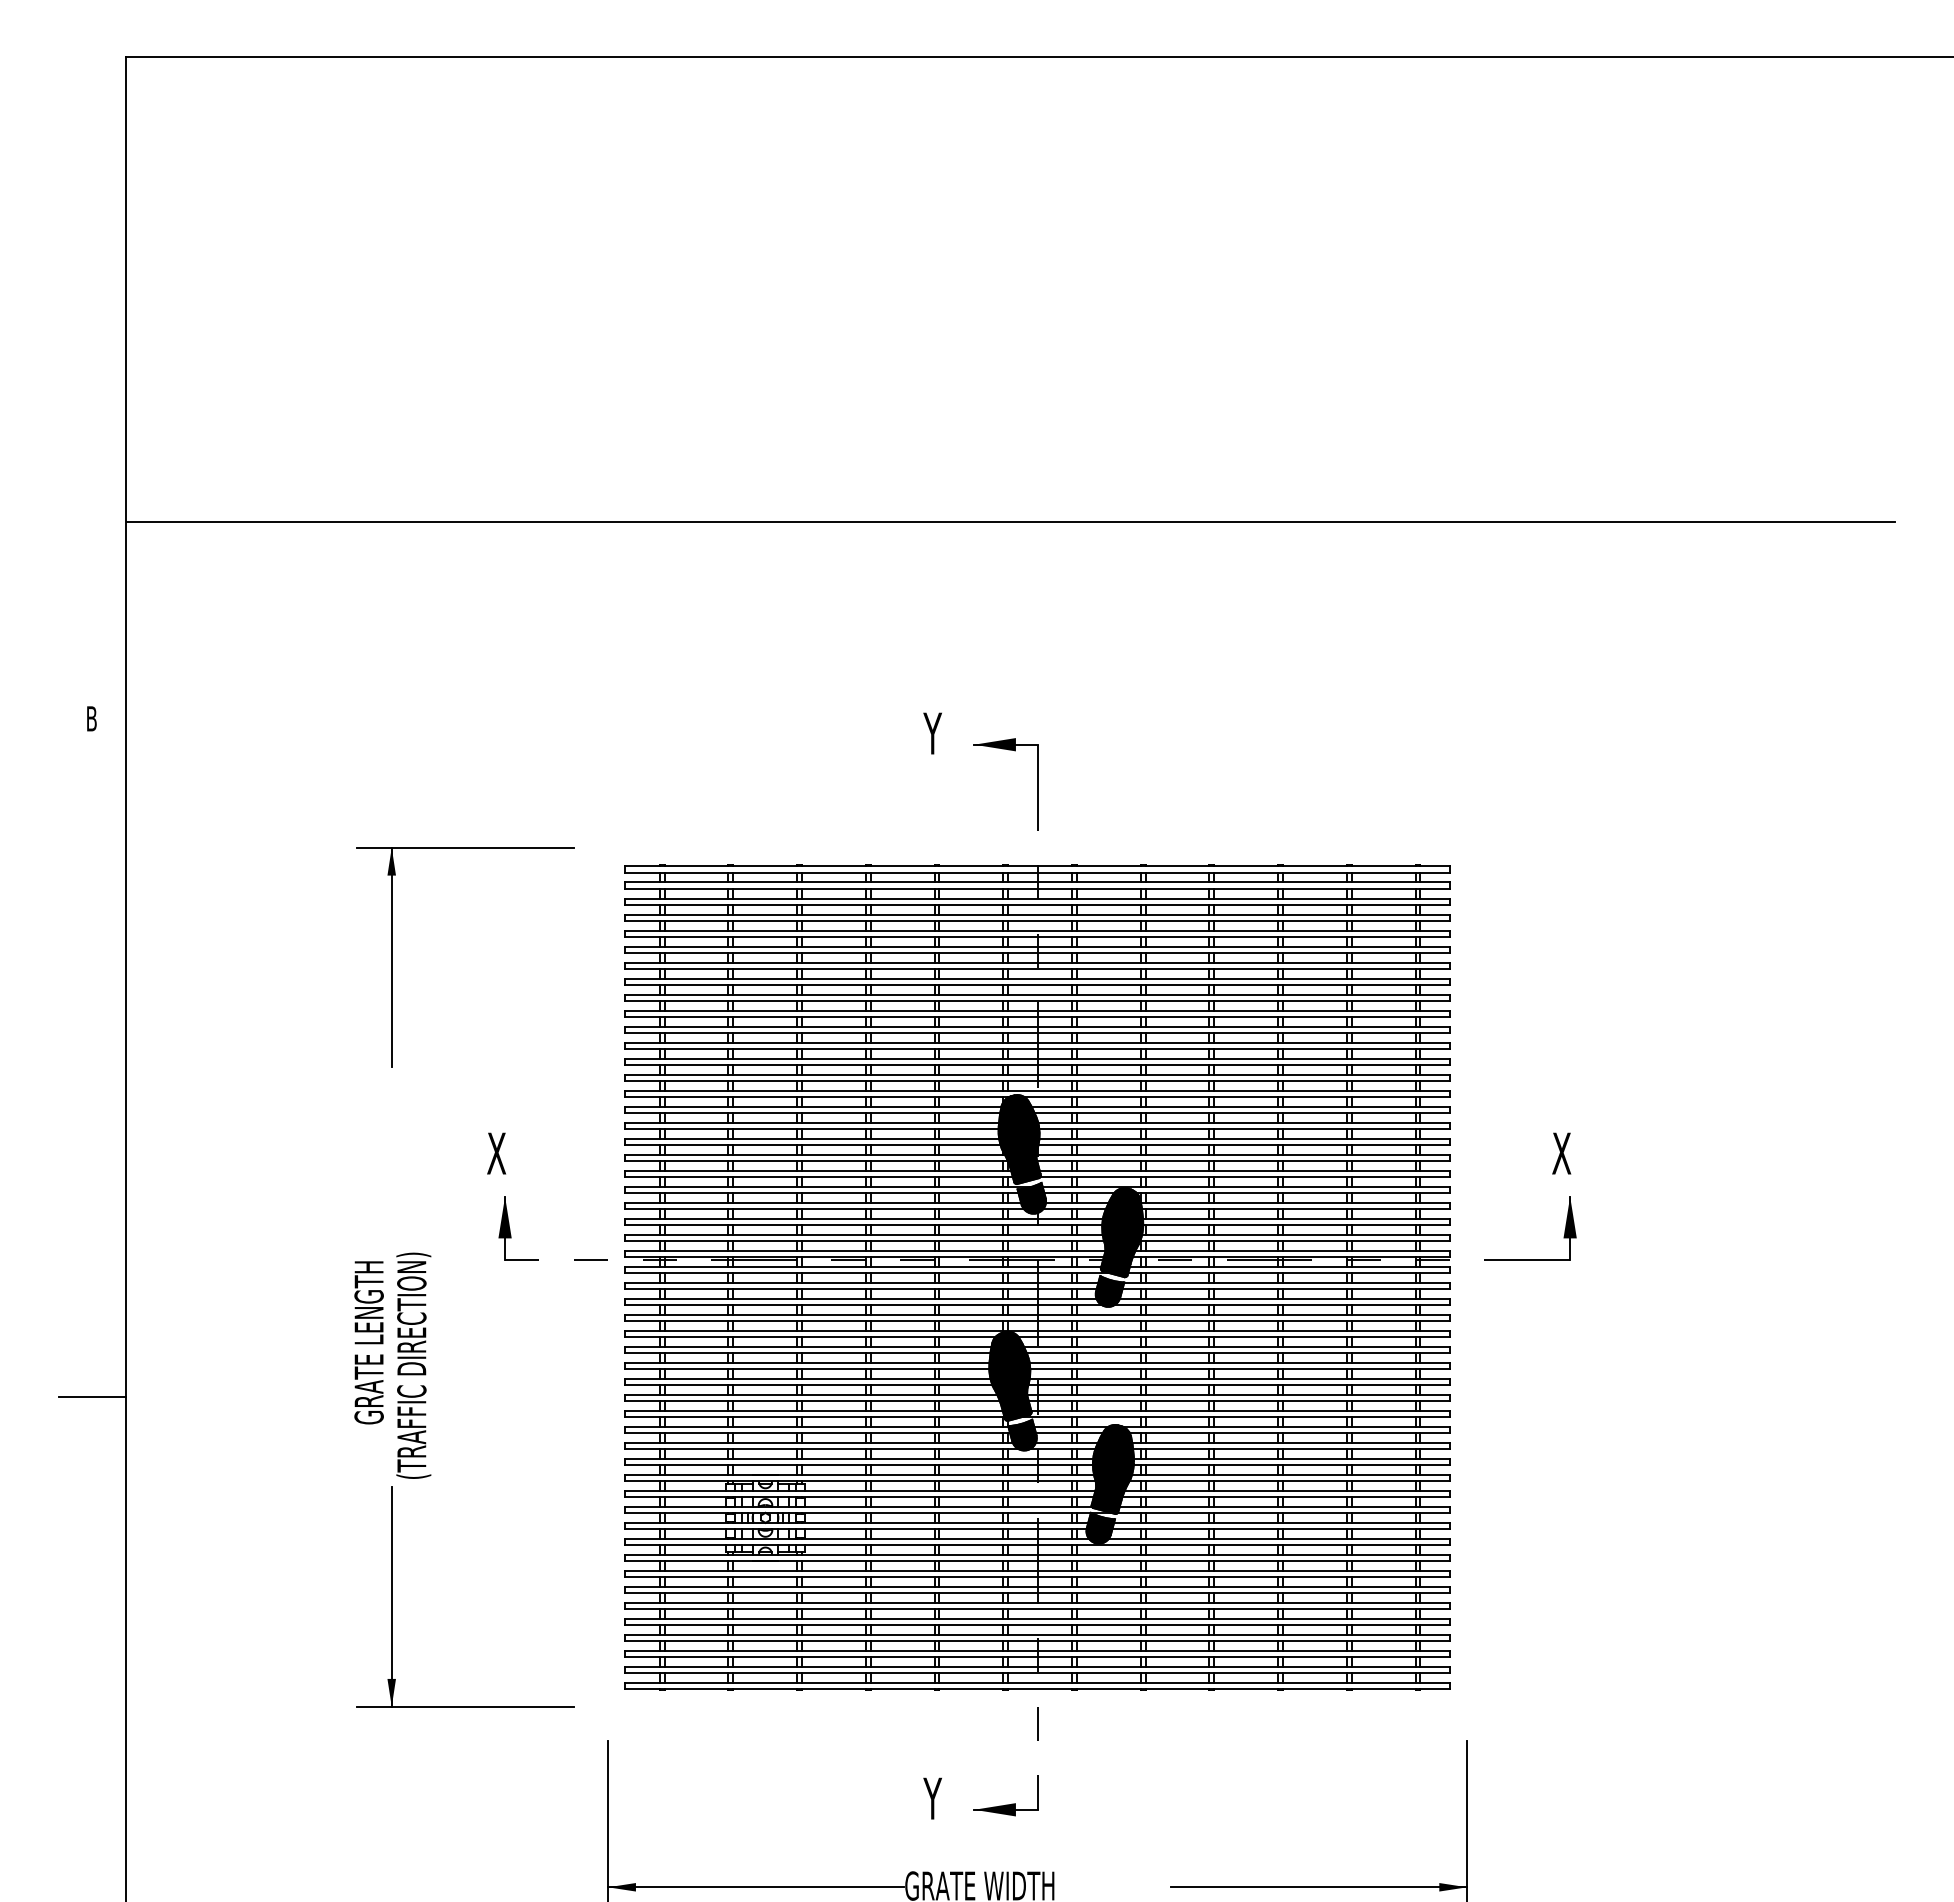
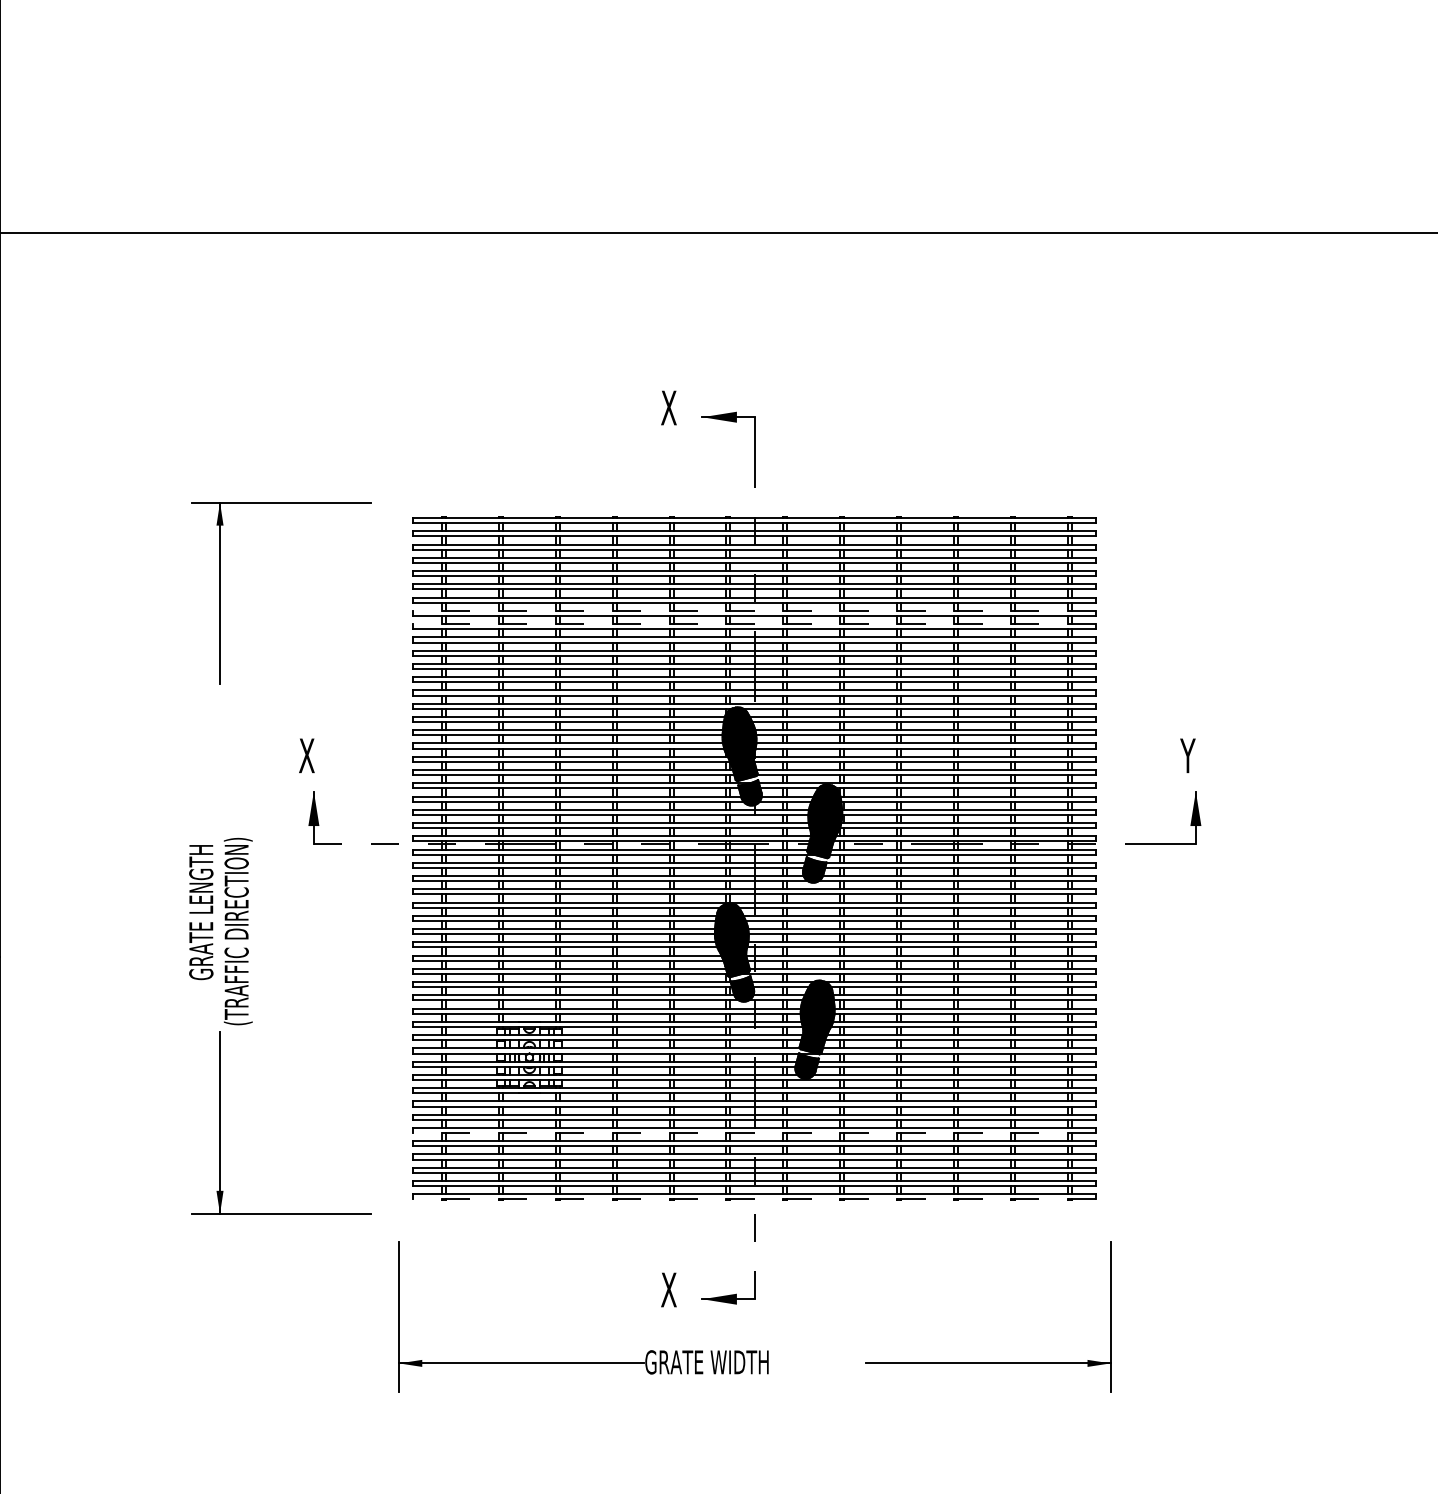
text: (933, 733) -> (668, 407), Y -> X
line: (1037, 978) -> (754, 610), solid -> dashed
line: (1037, 994) -> (754, 624), solid -> dashed
text: (1561, 1153) -> (1188, 755), X -> Y
line: (1037, 1609) -> (754, 1133), solid -> dashed
line: (1037, 1689) -> (754, 1199), solid -> dashed
text: (933, 1798) -> (668, 1289), Y -> X

